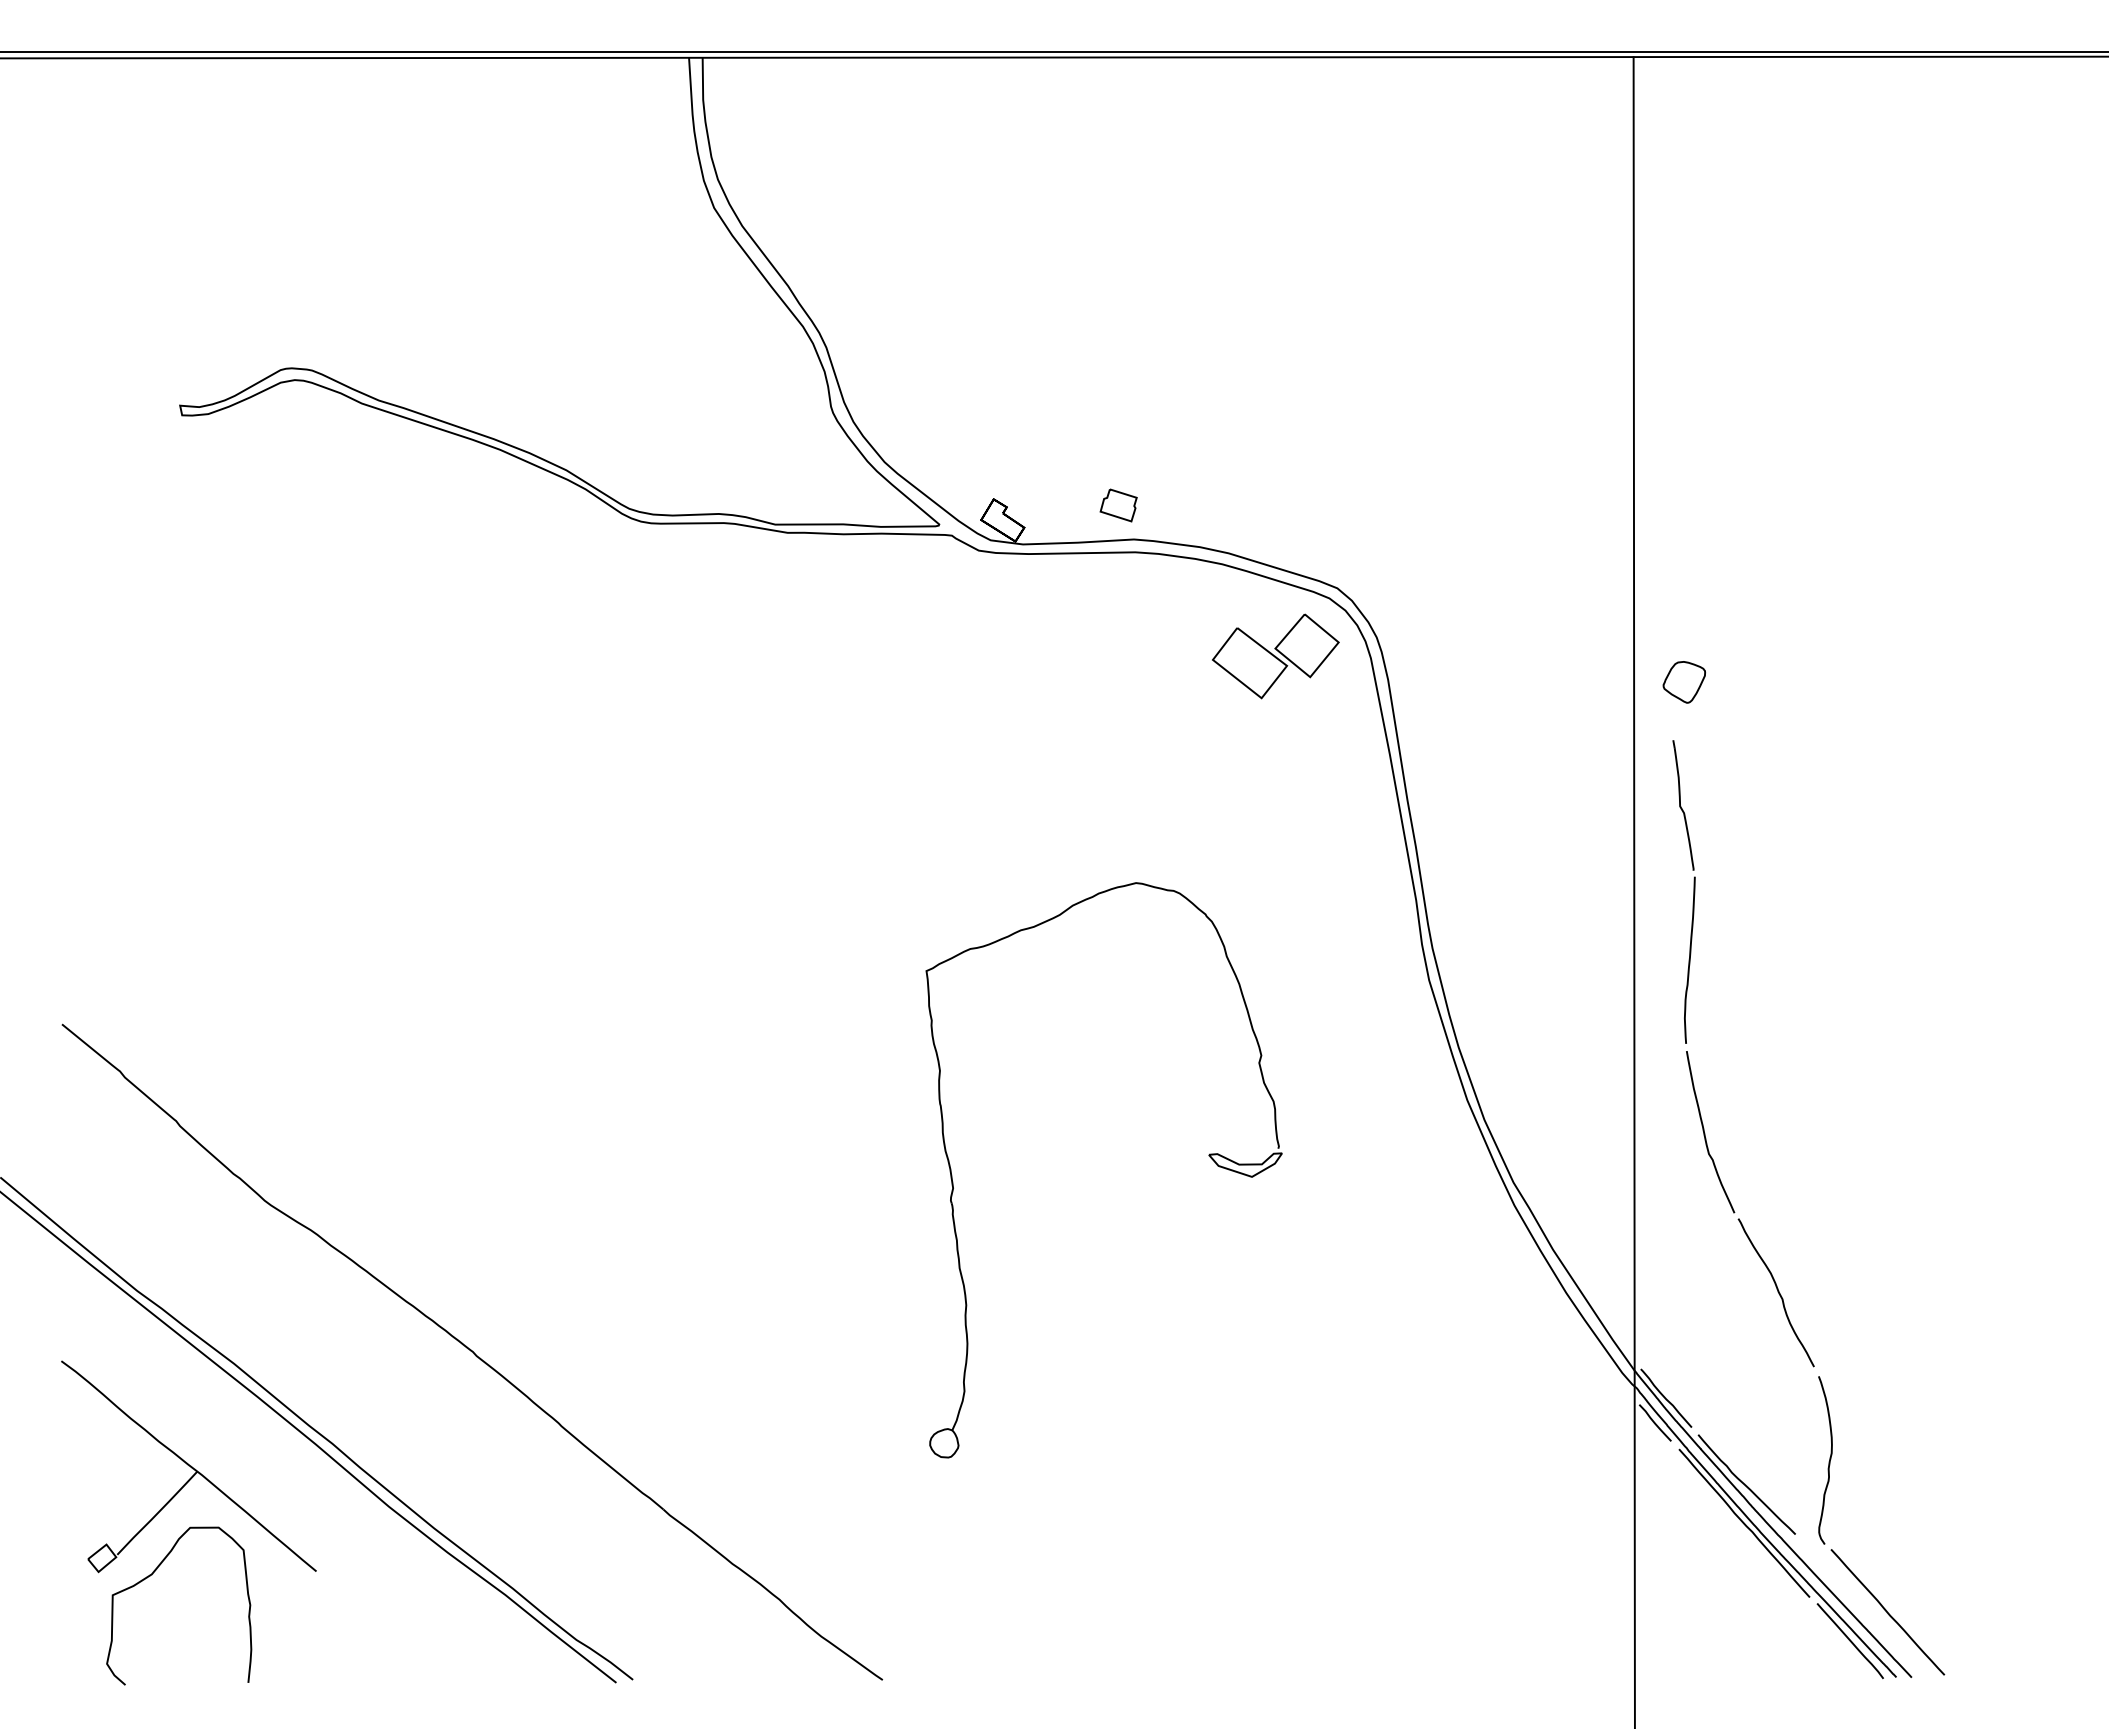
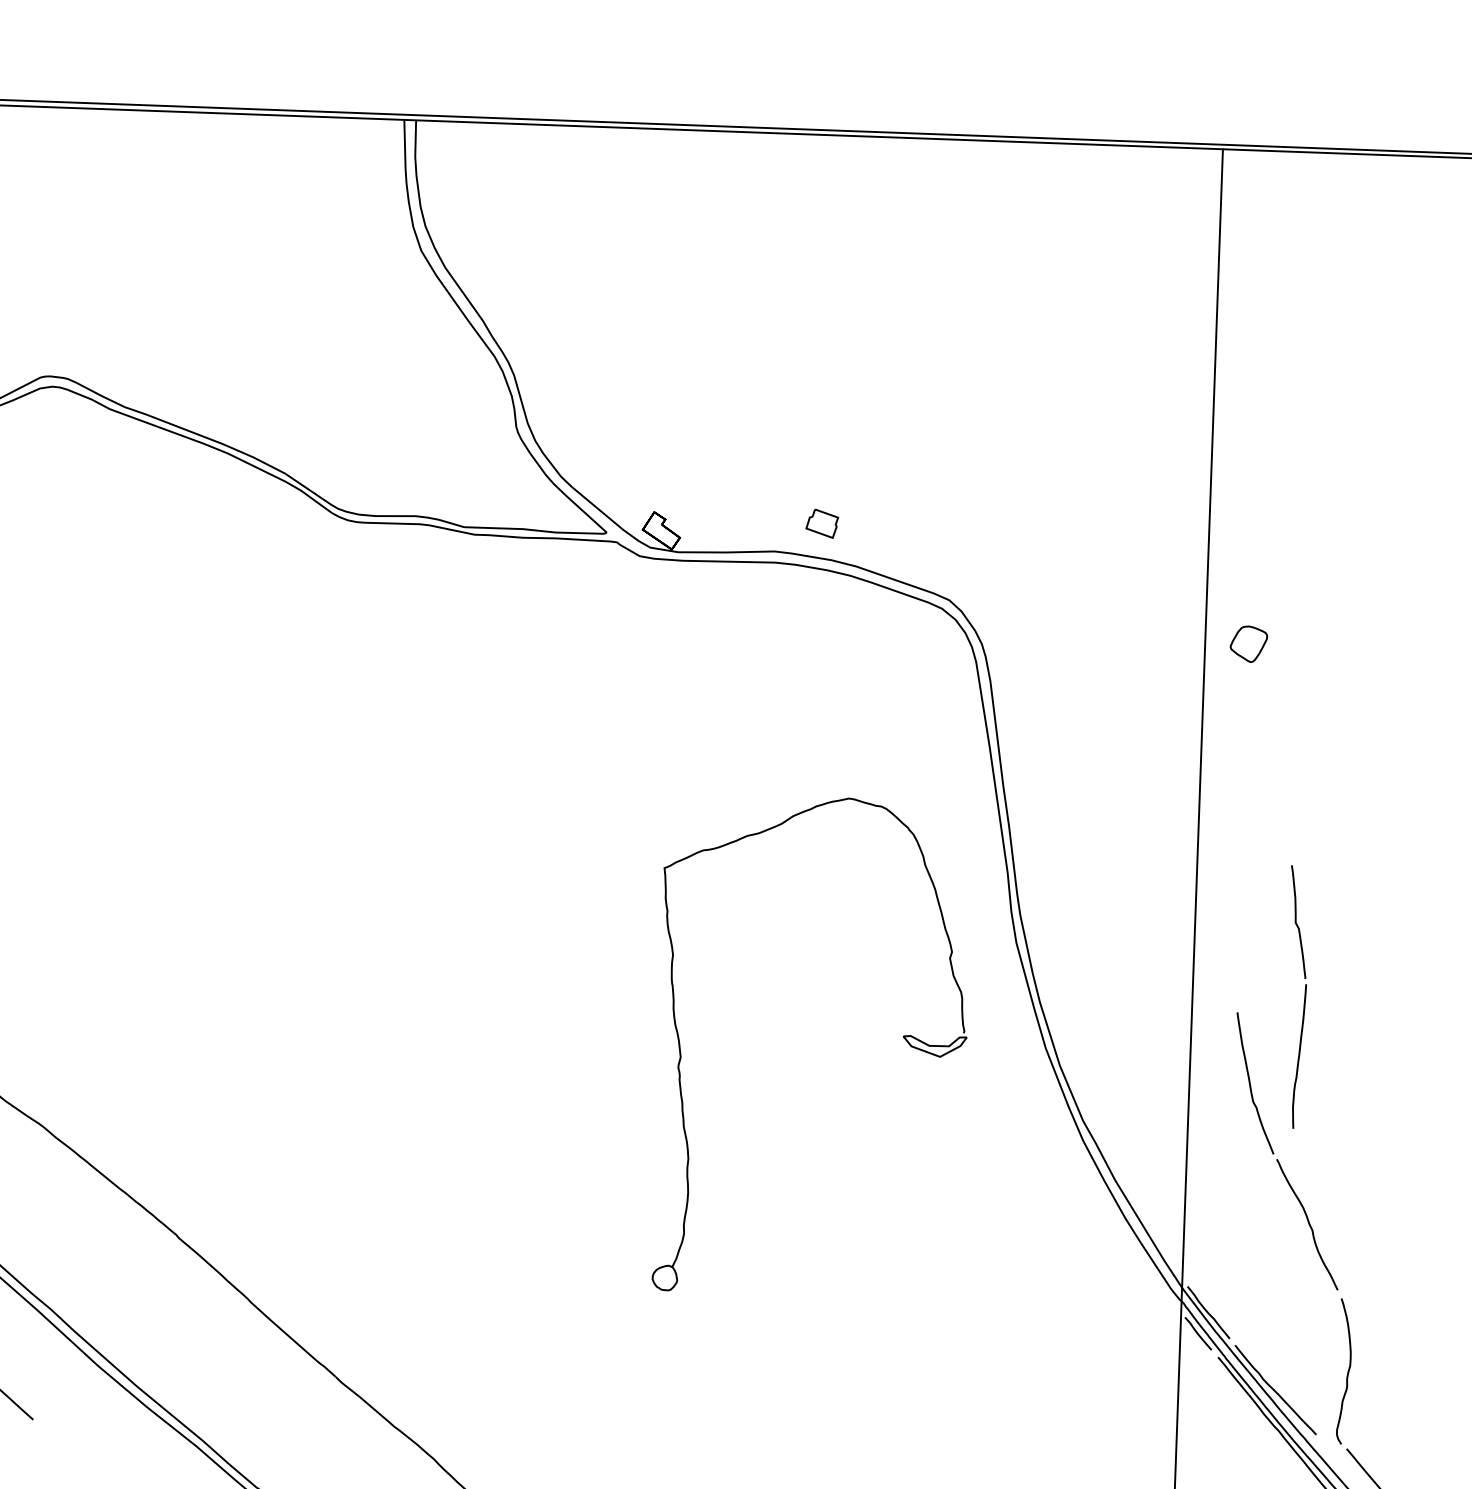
part: (1118, 505) -> (822, 523), moved
part: (1275, 656) -> (893, 657), removed
part: (1683, 682) -> (1248, 644), moved
part: (1693, 891) -> (1304, 997), moved
part: (1208, 1155) -> (903, 1036), moved

